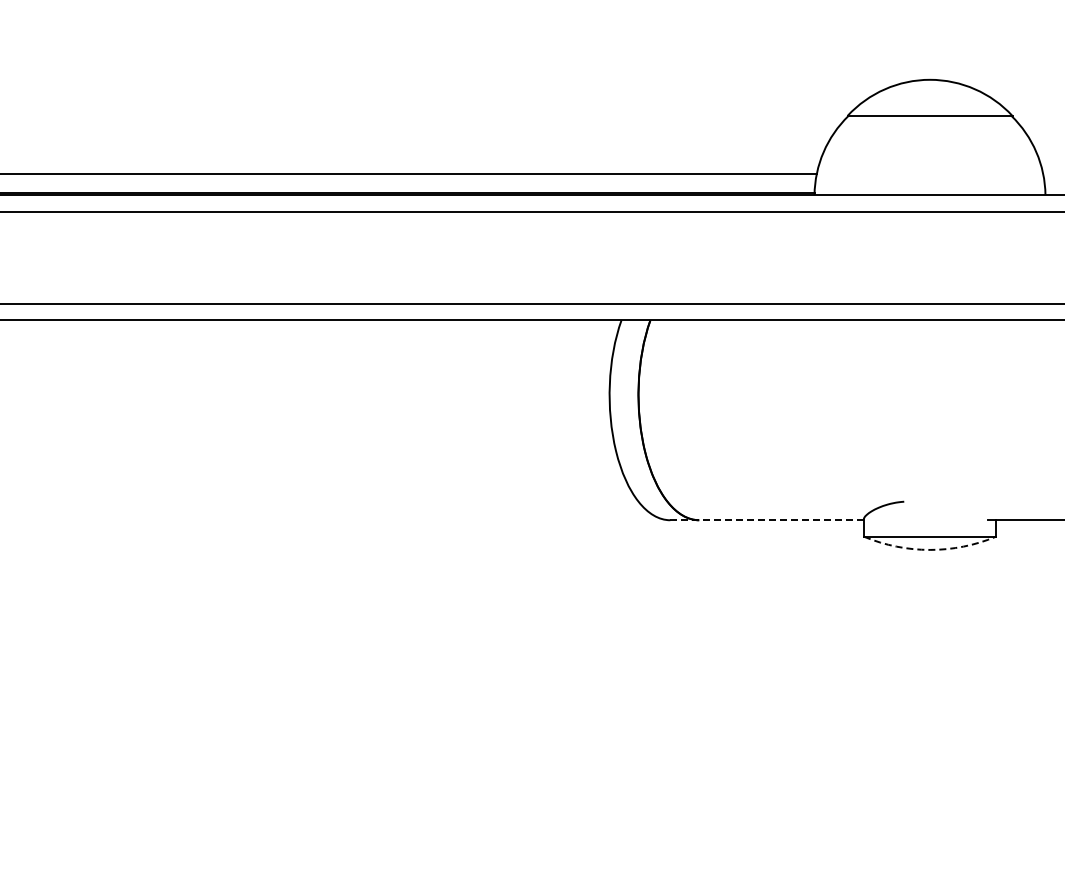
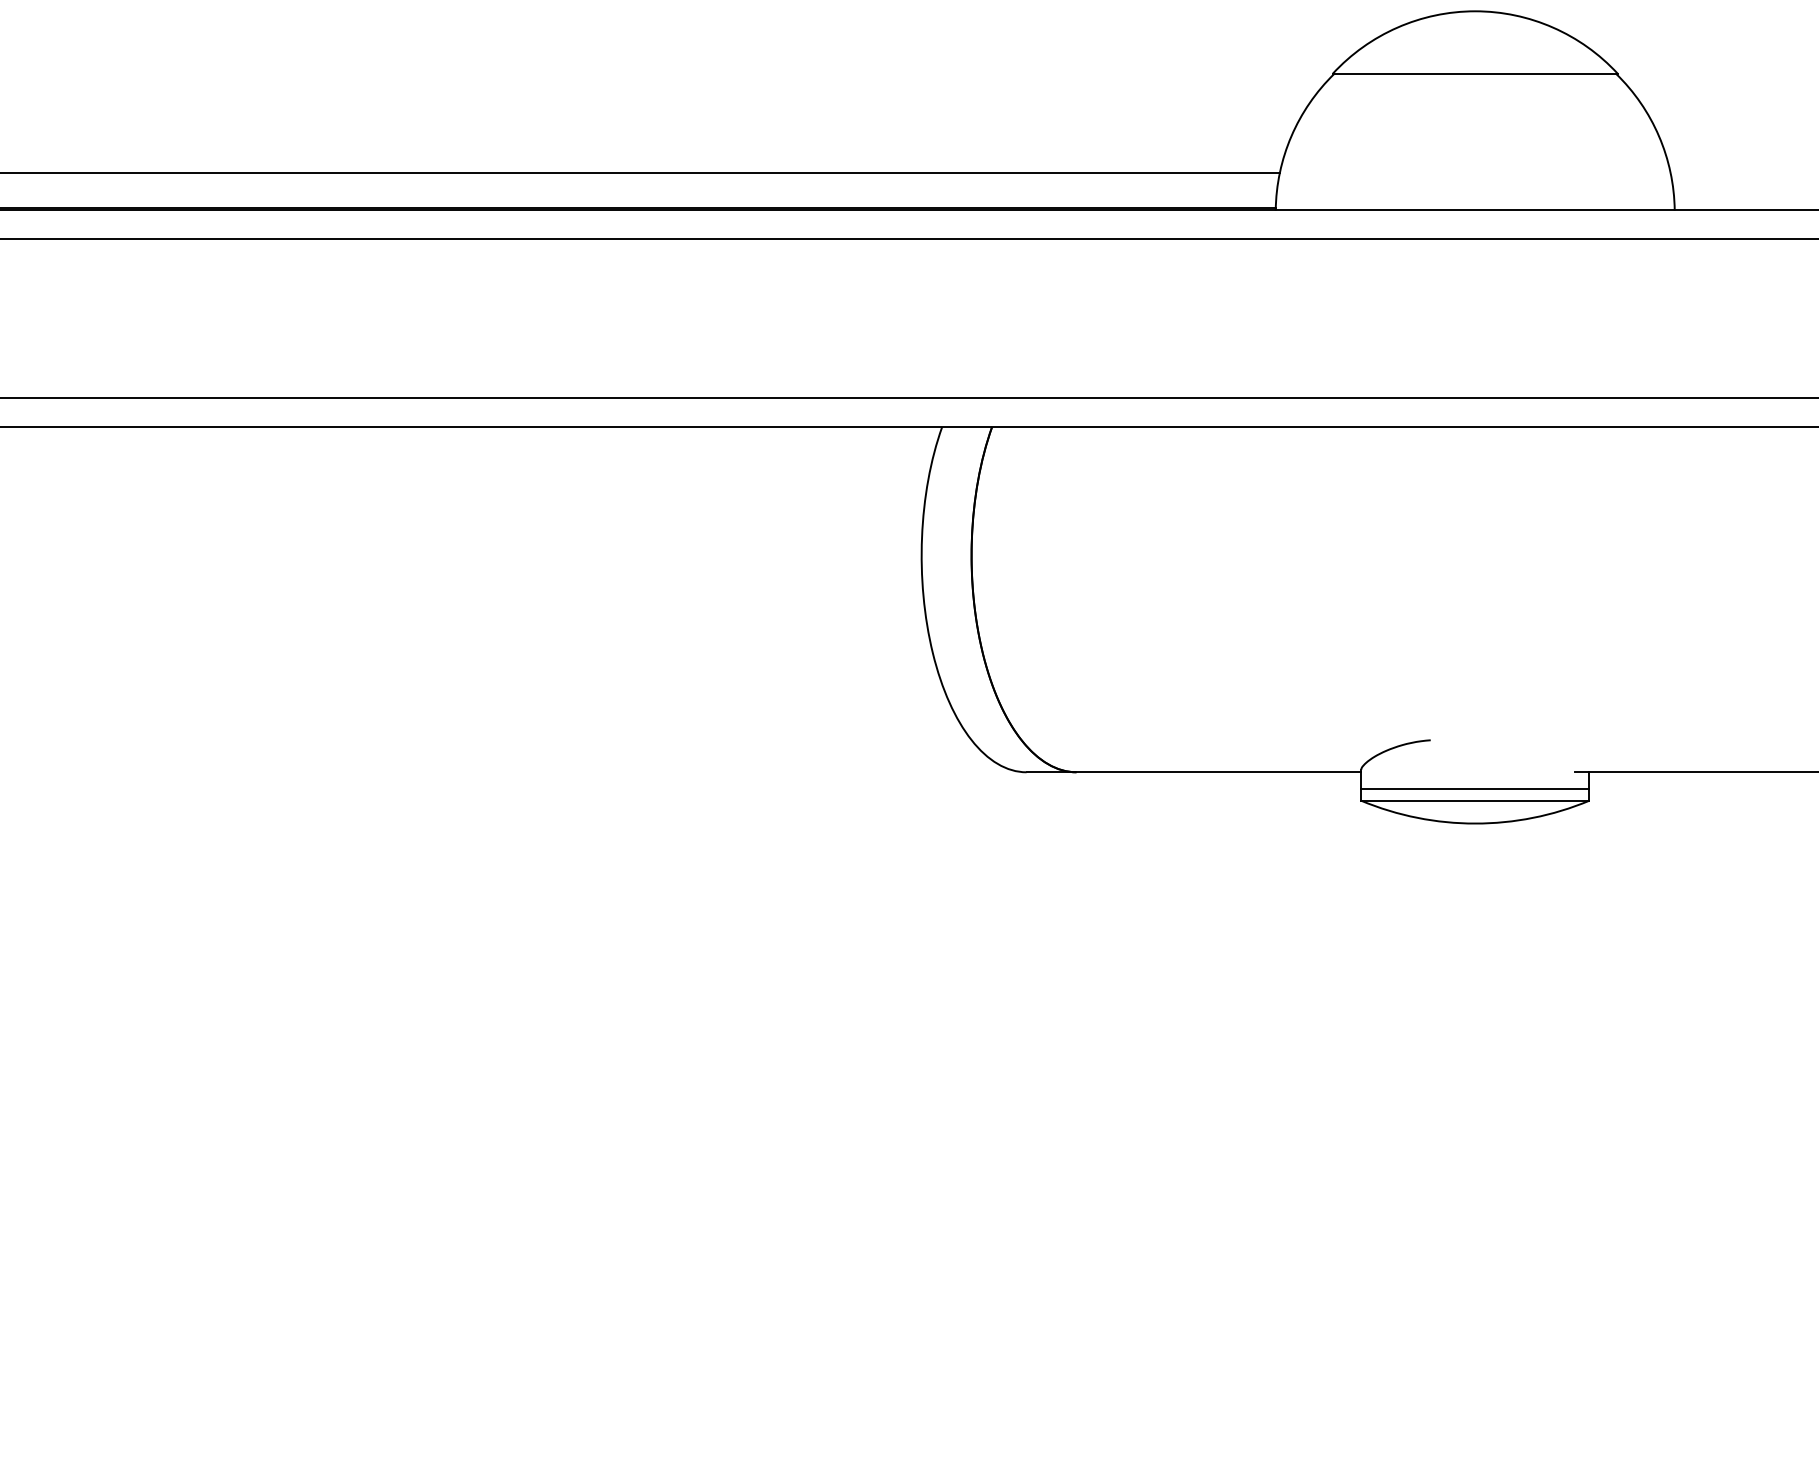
line: (767, 520) -> (1194, 772), dashed -> solid
line: (930, 530) -> (1476, 789), added
arc: (930, 549) -> (1476, 822), dashed -> solid

